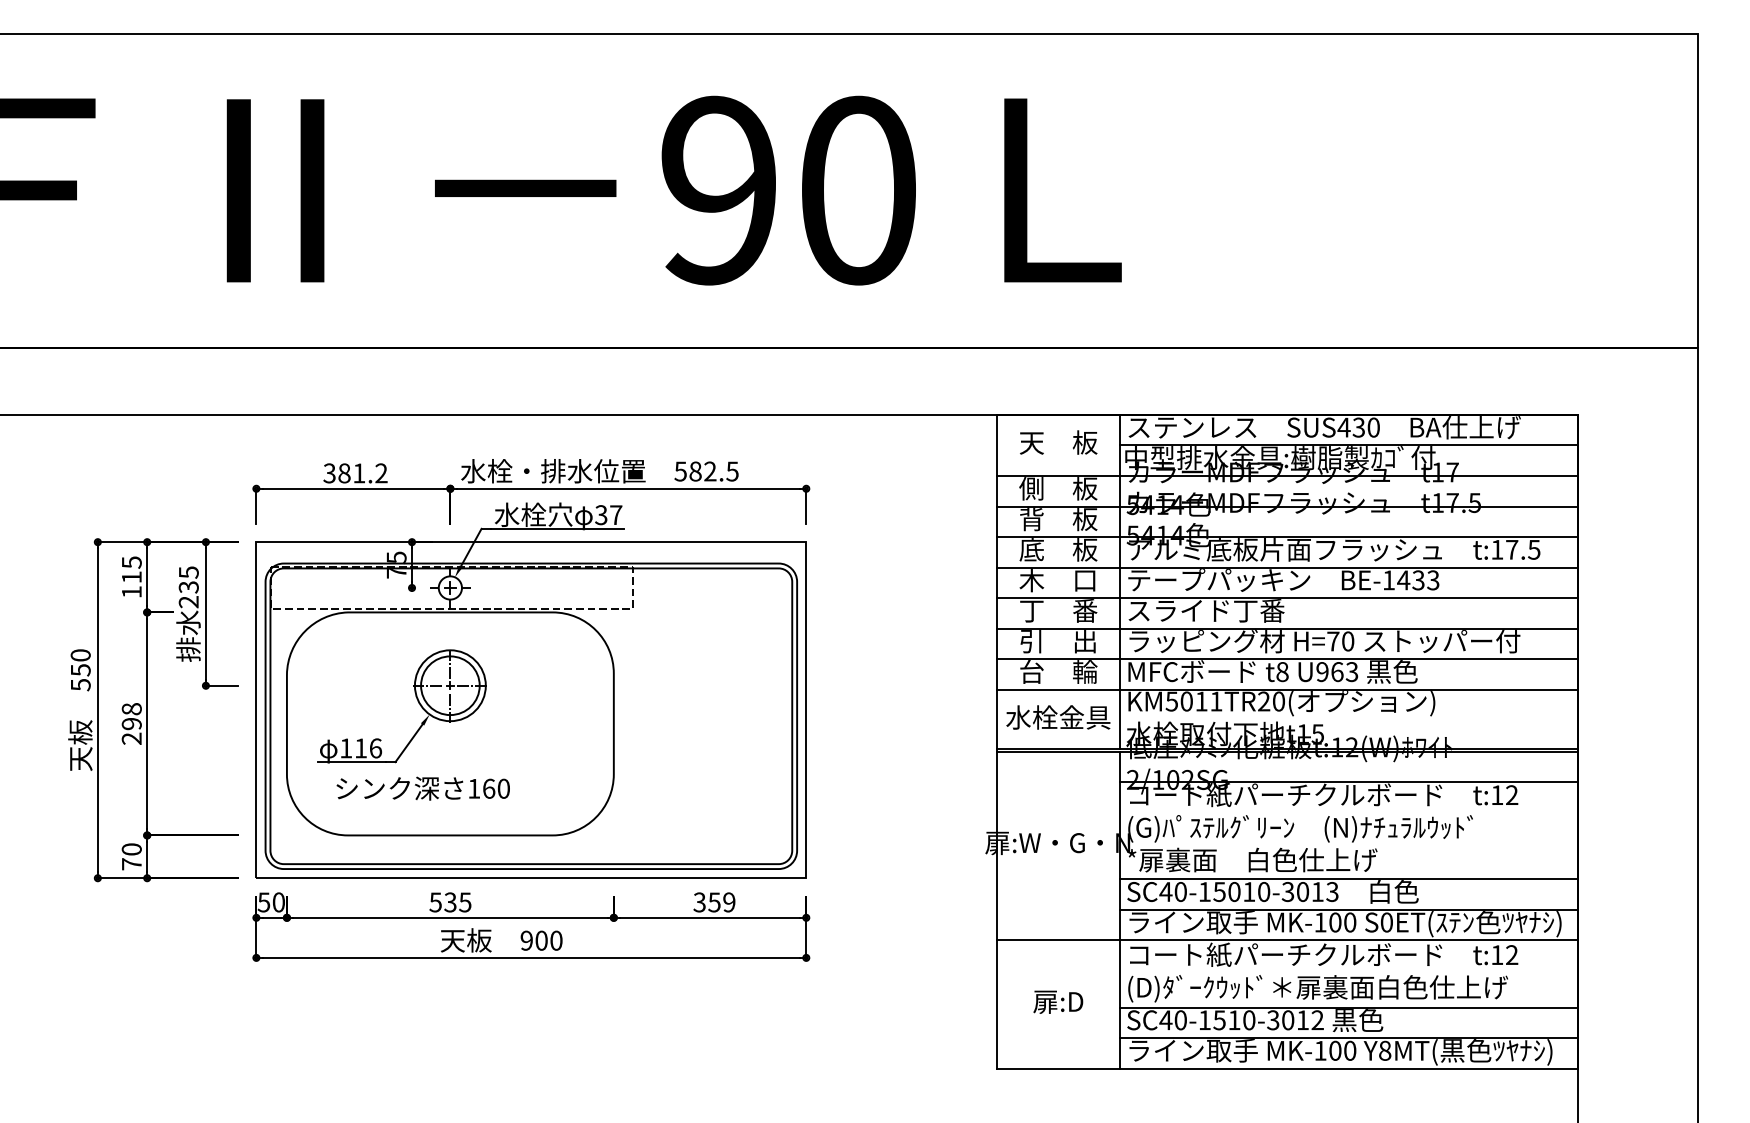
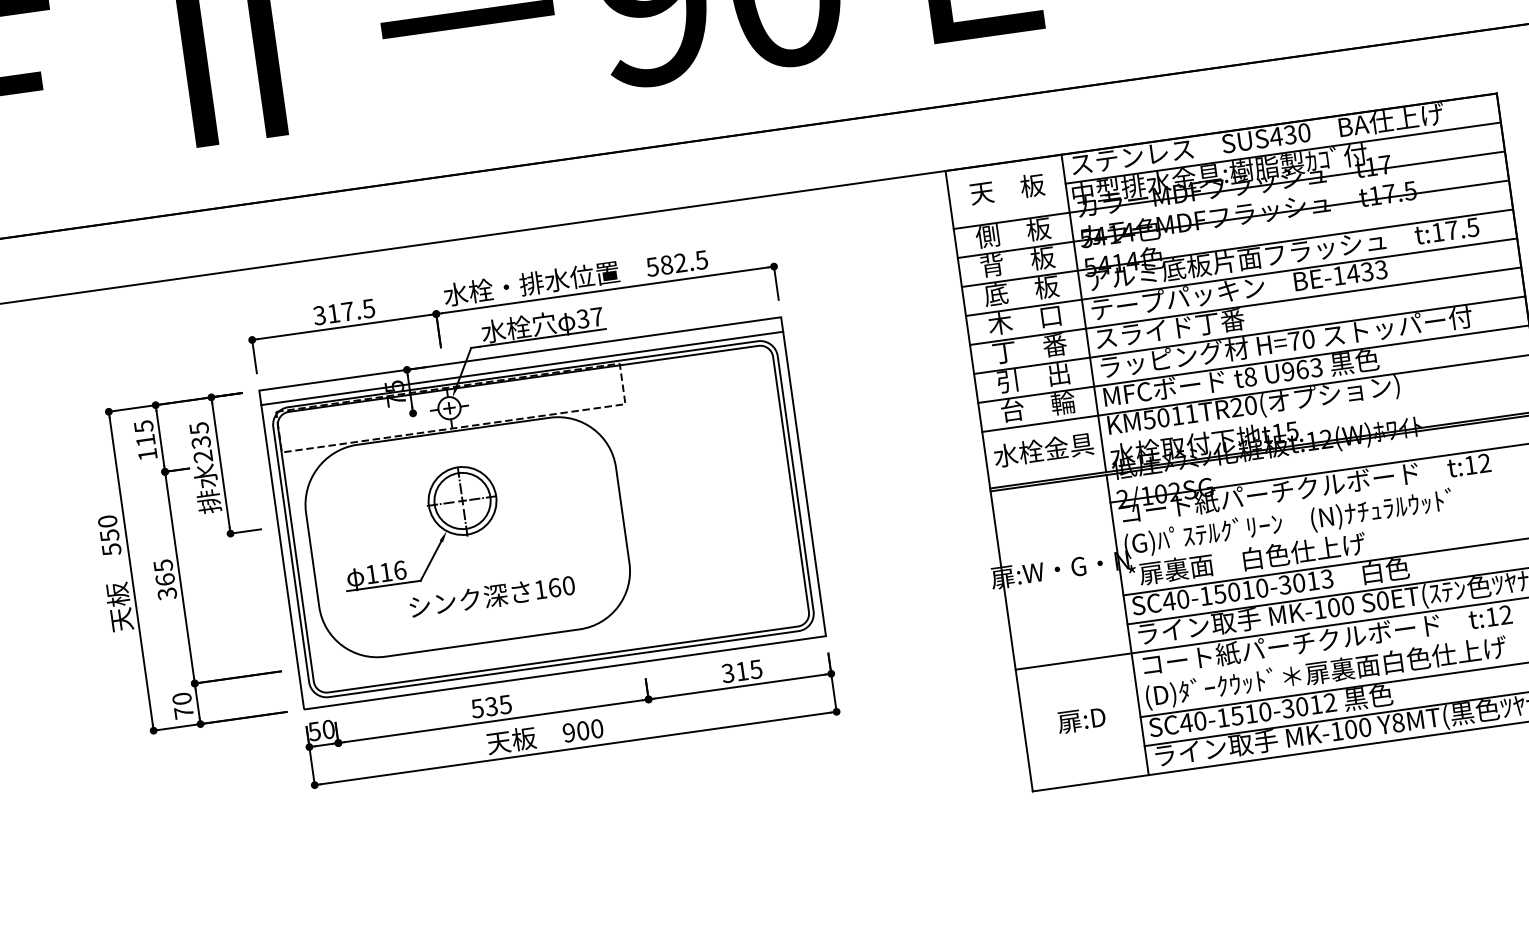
text: (362, 473) -> (350, 311), 381.2 -> 317.5
line: (531, 557) -> (522, 368), added
text: (131, 724) -> (165, 580), 298 -> 365
text: (422, 788) -> (491, 596), moved
text: (721, 902) -> (748, 670), 359 -> 315

